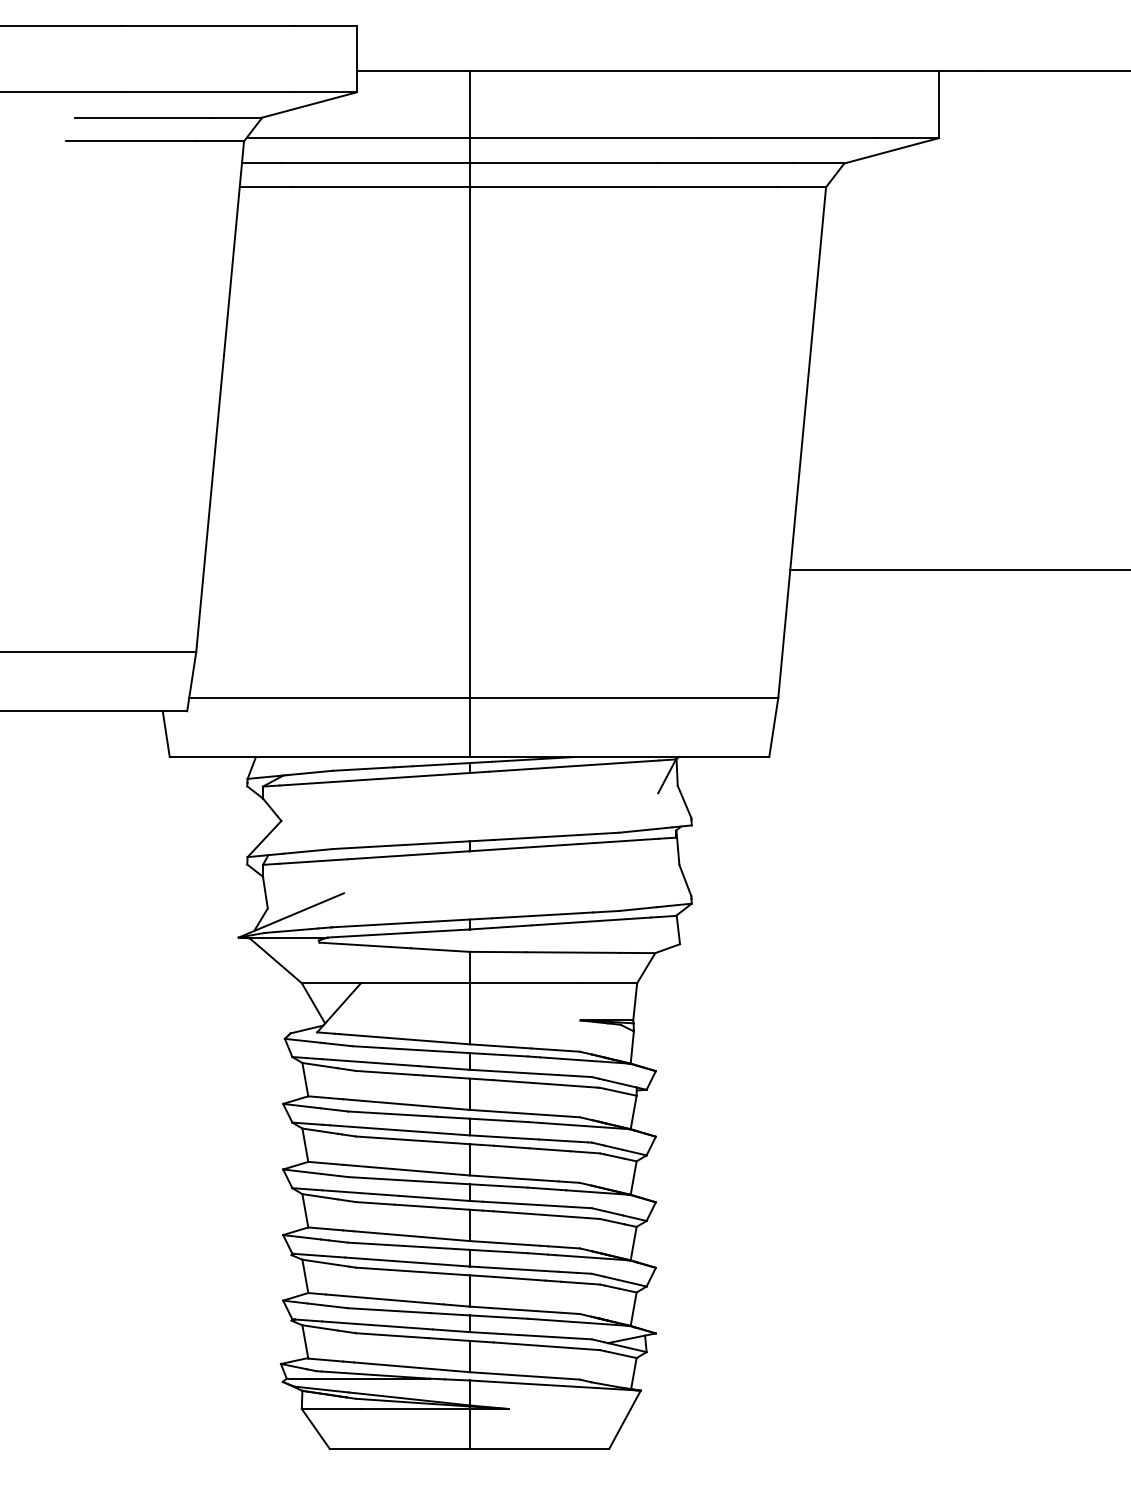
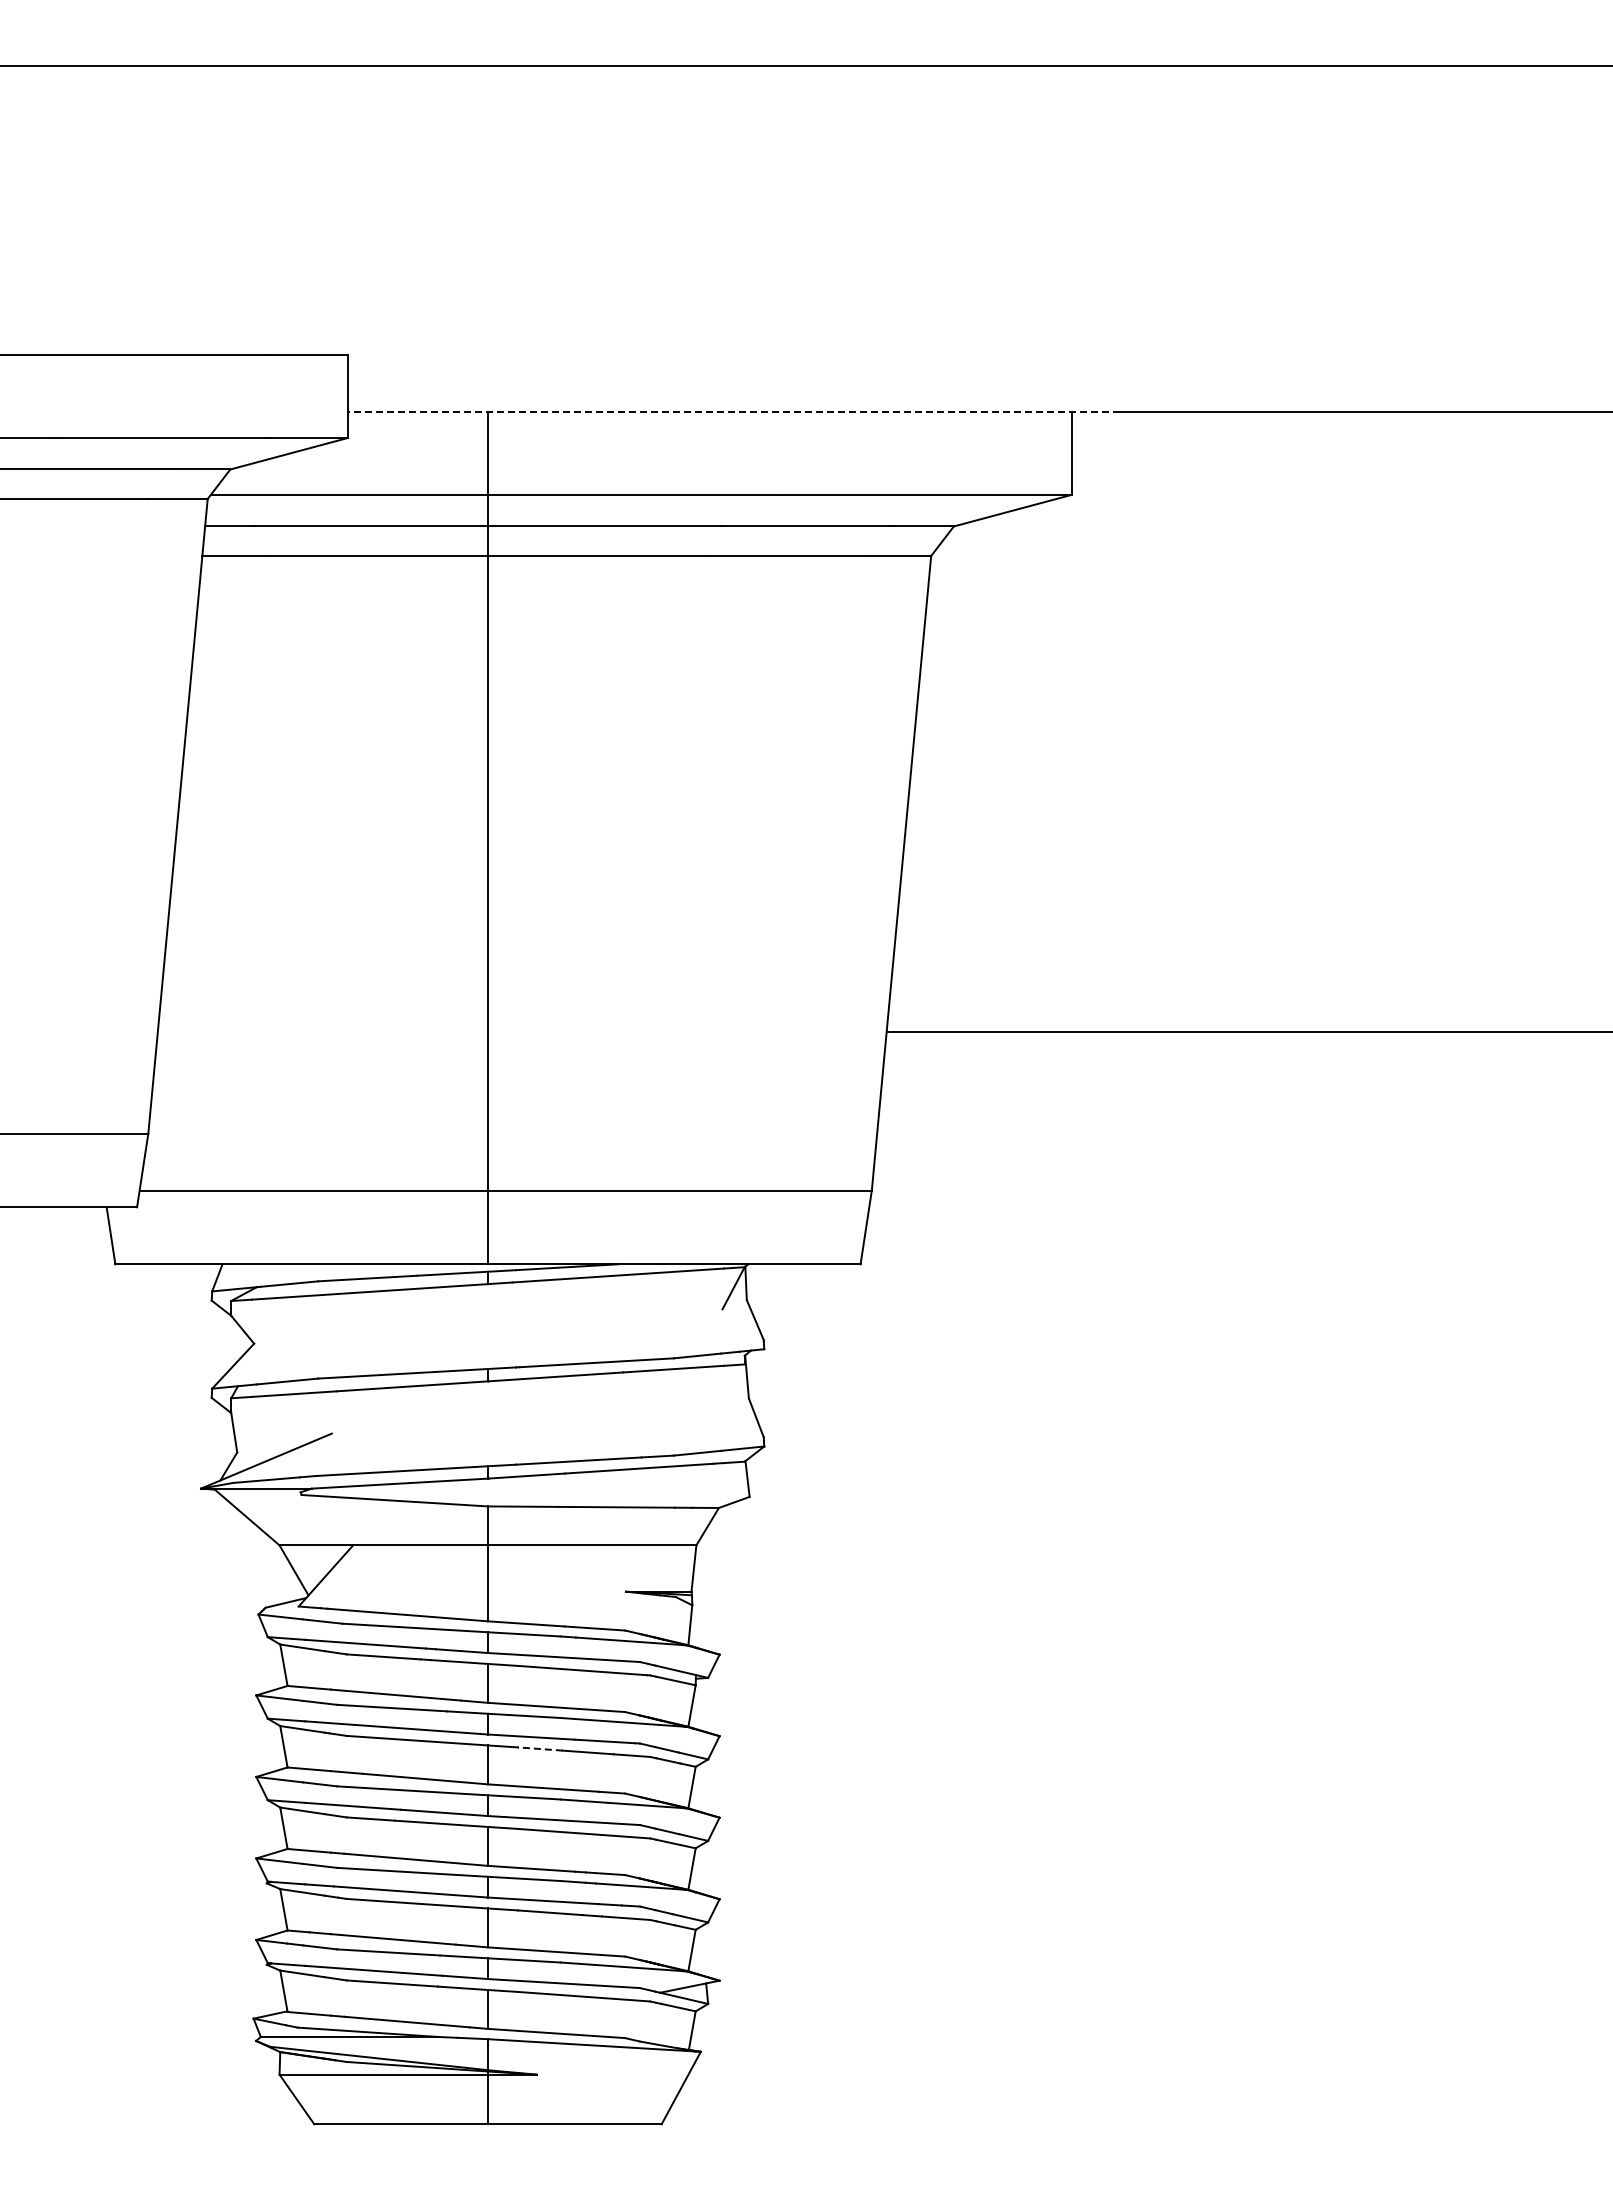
line: (667, 71) -> (733, 412), solid -> dashed
line: (510, 1146) -> (539, 1748), solid -> dashed

